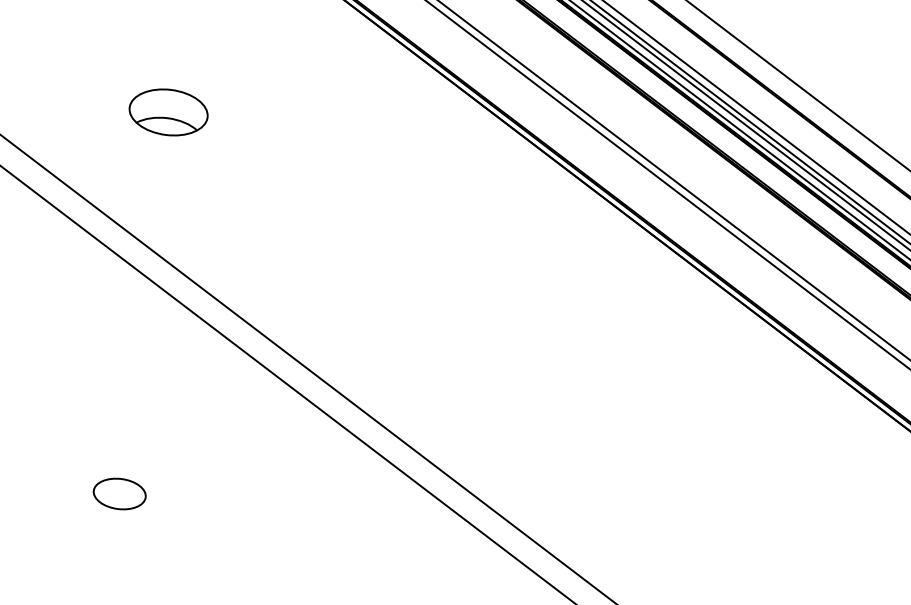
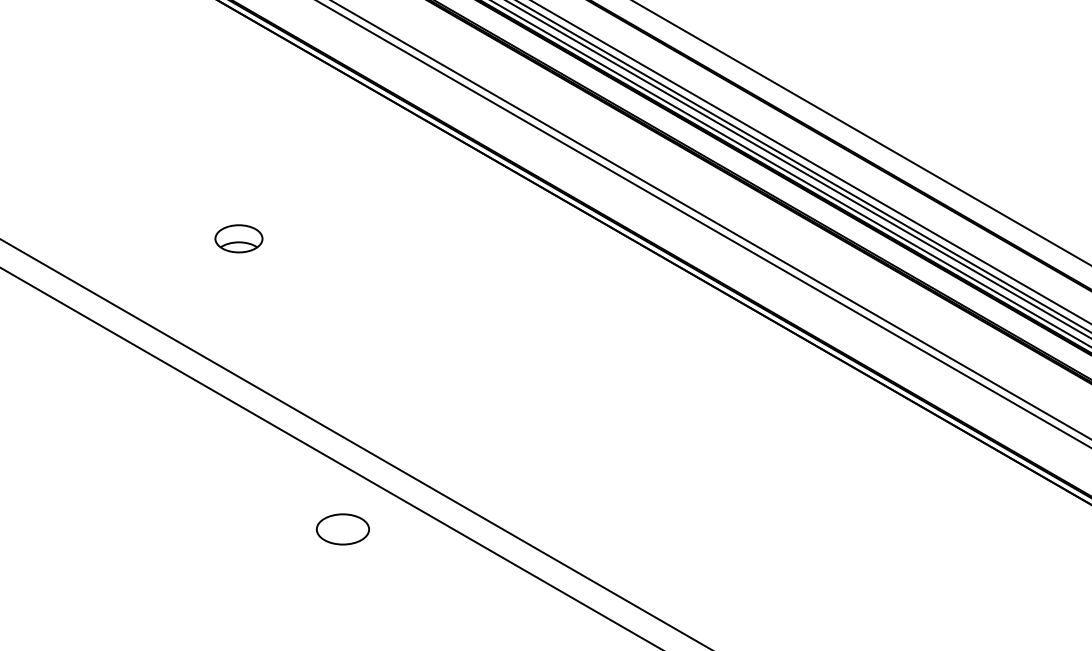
part: (168, 112) -> (238, 238), size x0.6
part: (119, 494) -> (342, 529), moved

